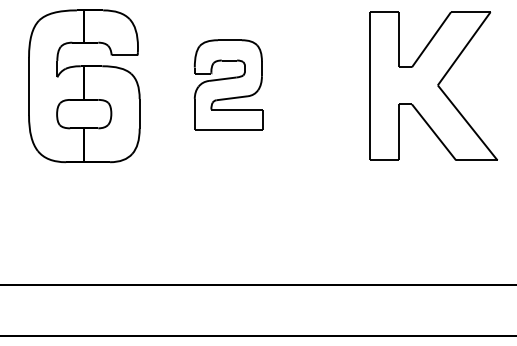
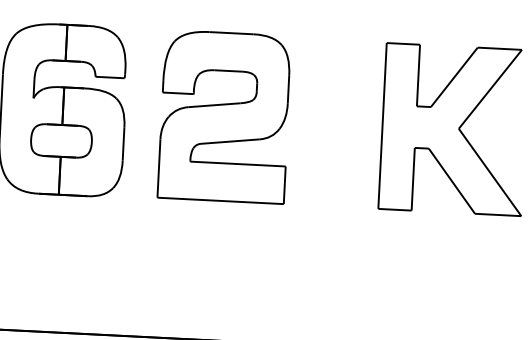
part: (228, 84) -> (224, 115), size x1.67

